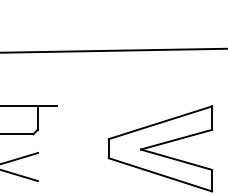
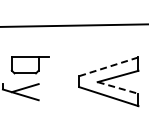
line: (161, 122) -> (109, 66), solid -> dashed
line: (177, 160) -> (118, 88), solid -> dashed

